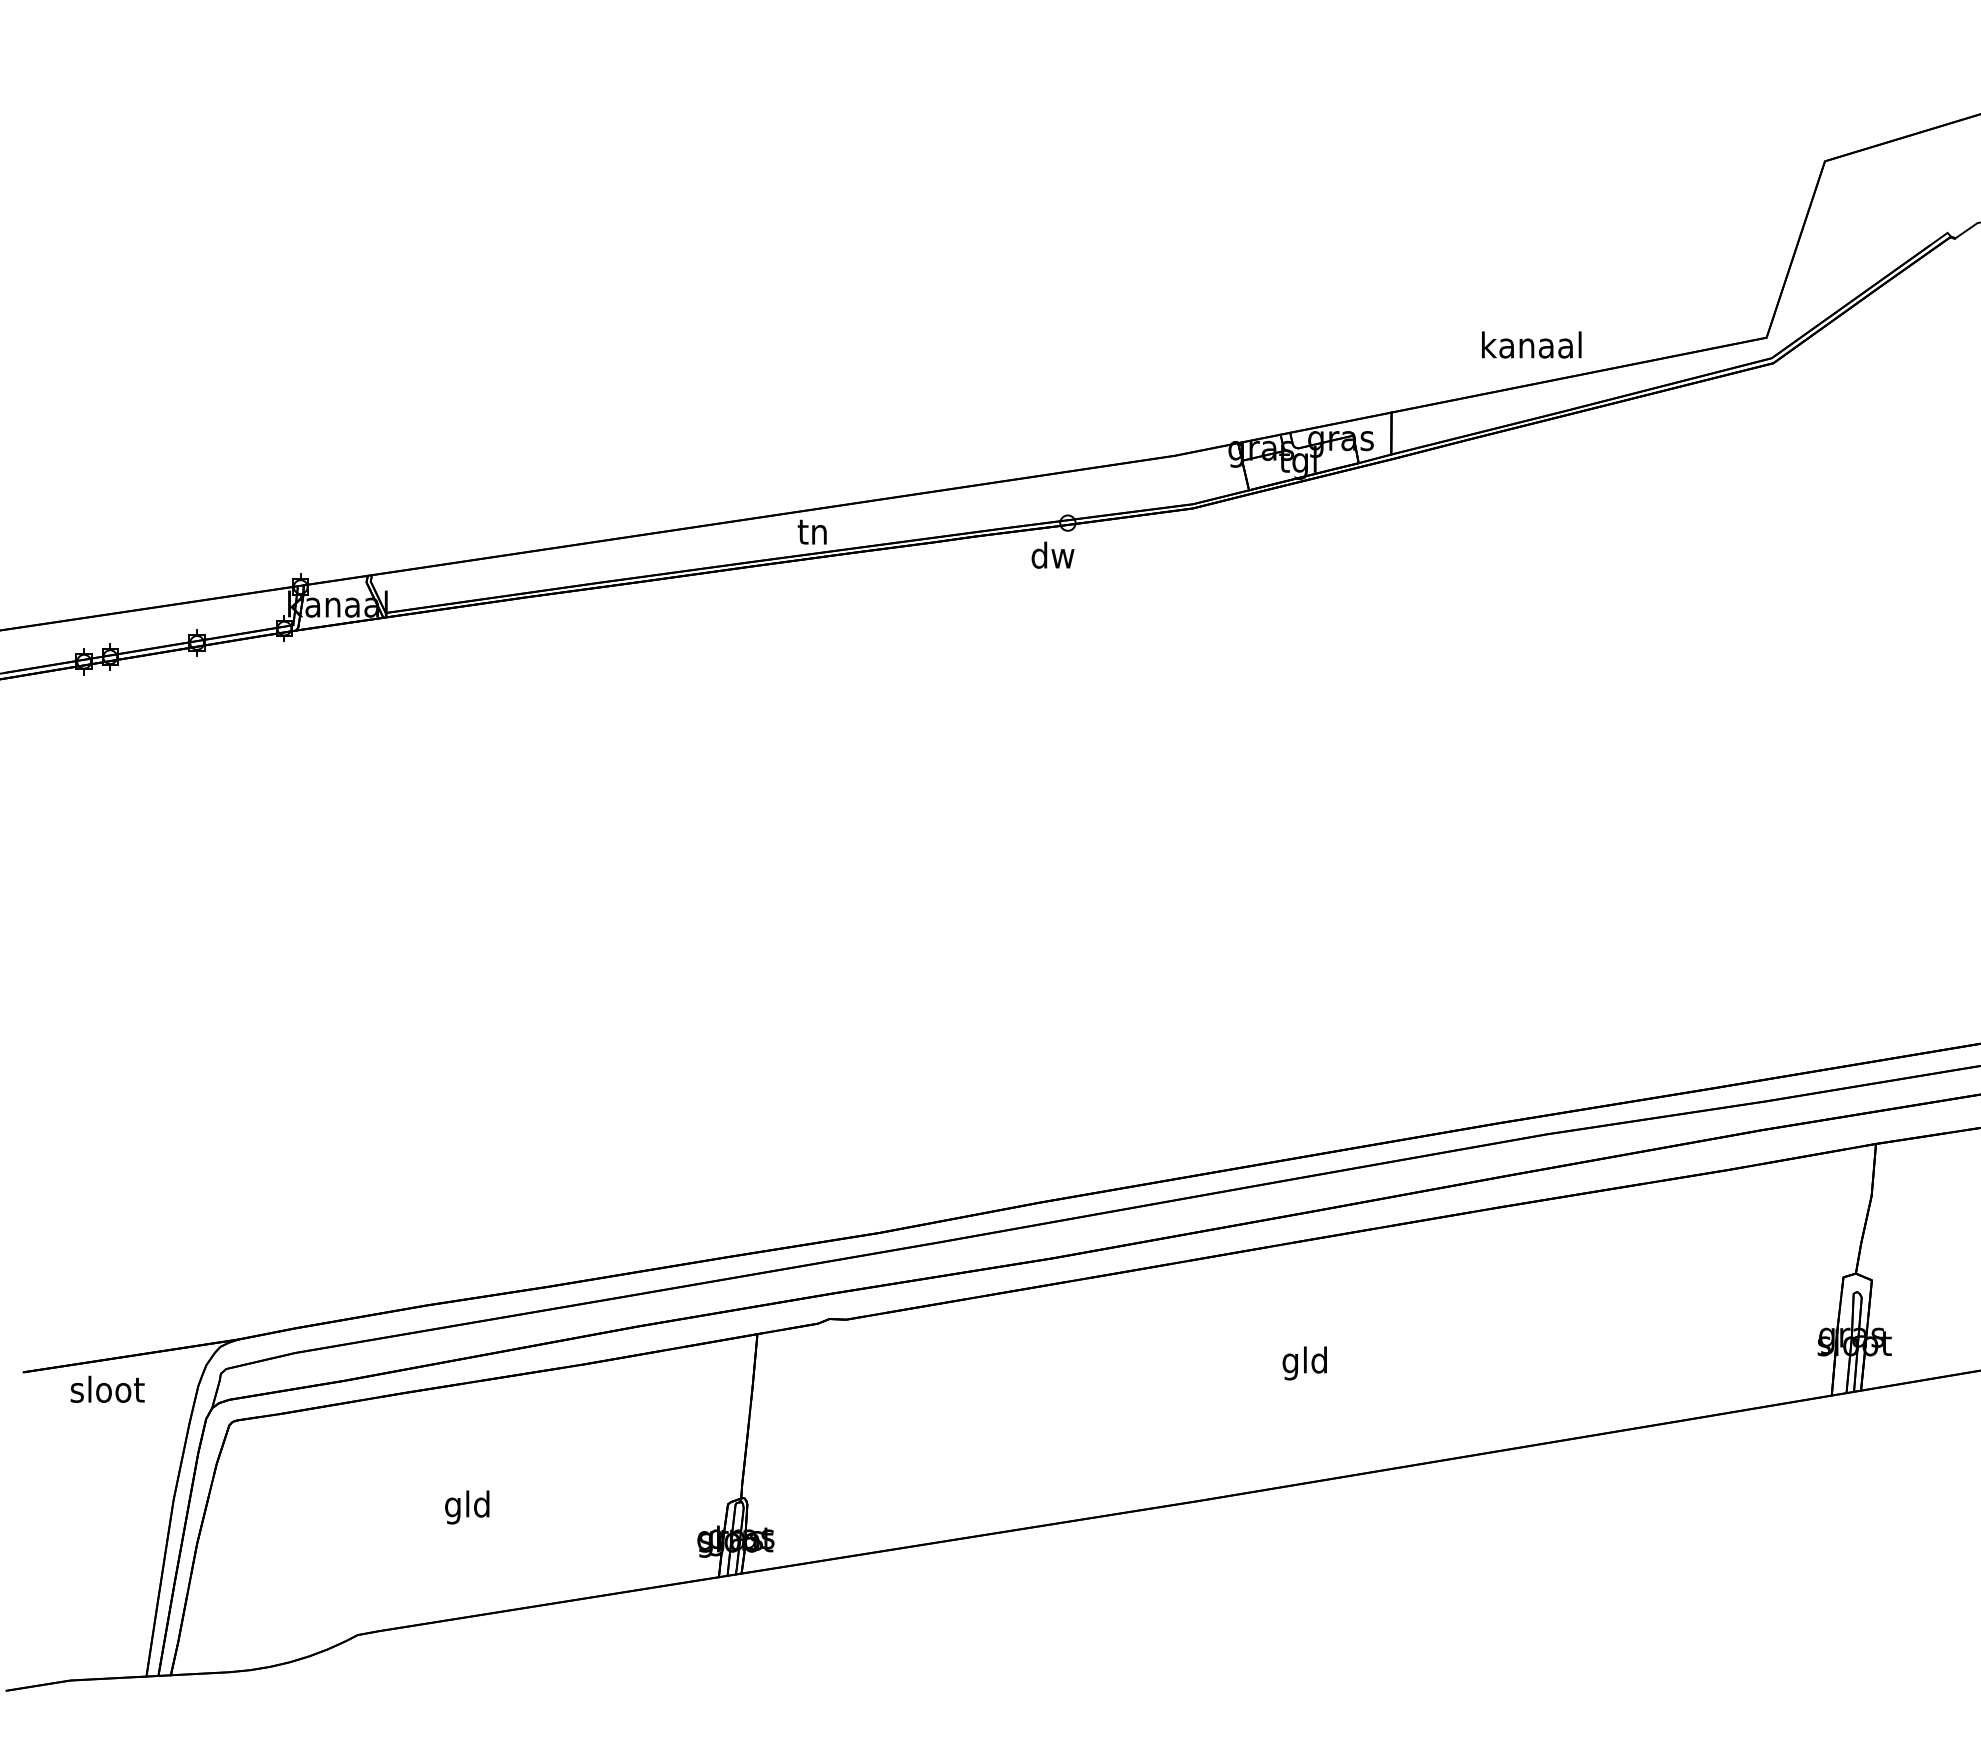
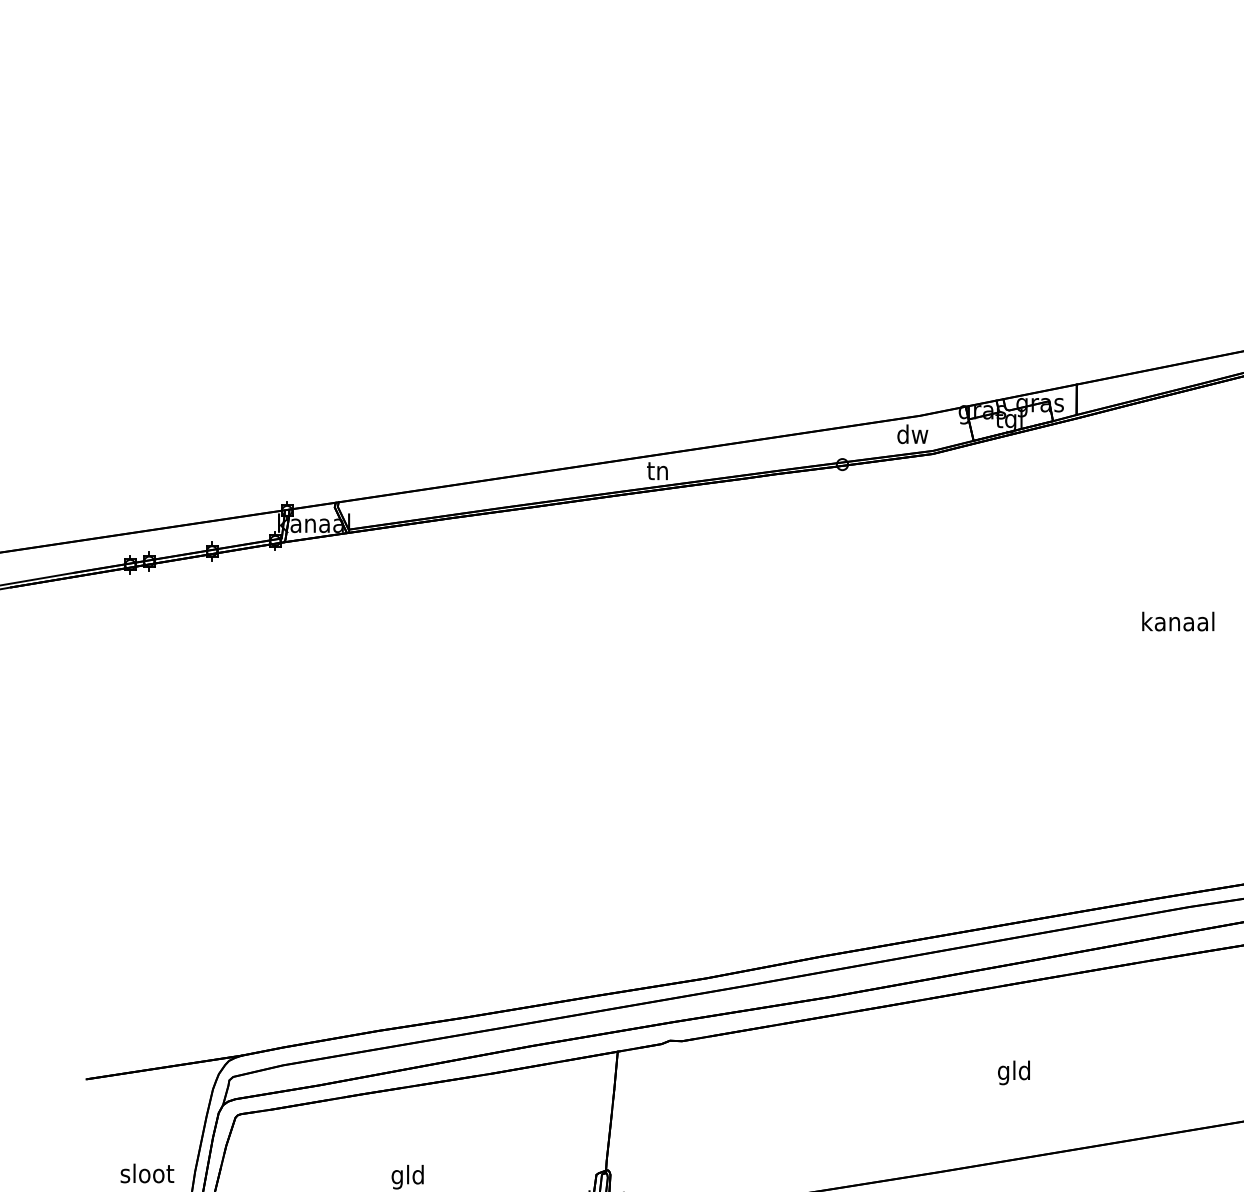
text: (1531, 344) -> (1178, 621), moved
text: (1052, 554) -> (912, 433), moved
text: (107, 1388) -> (147, 1172), moved

